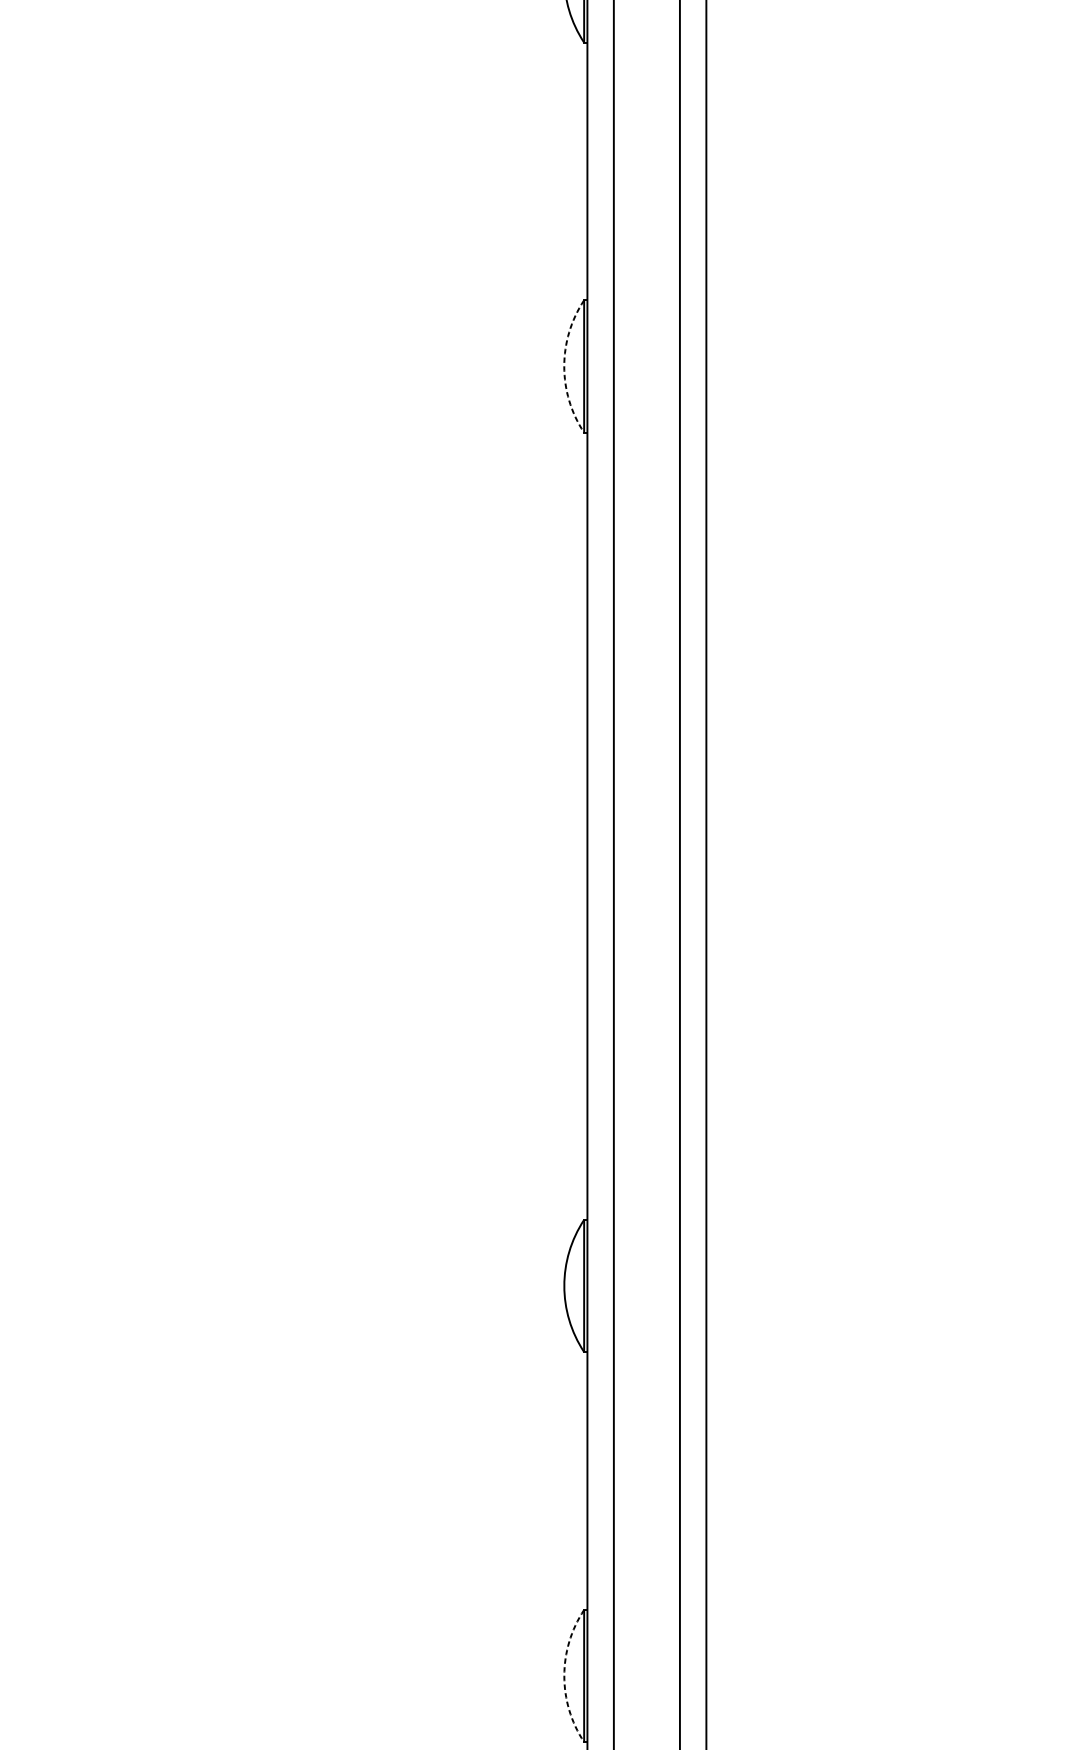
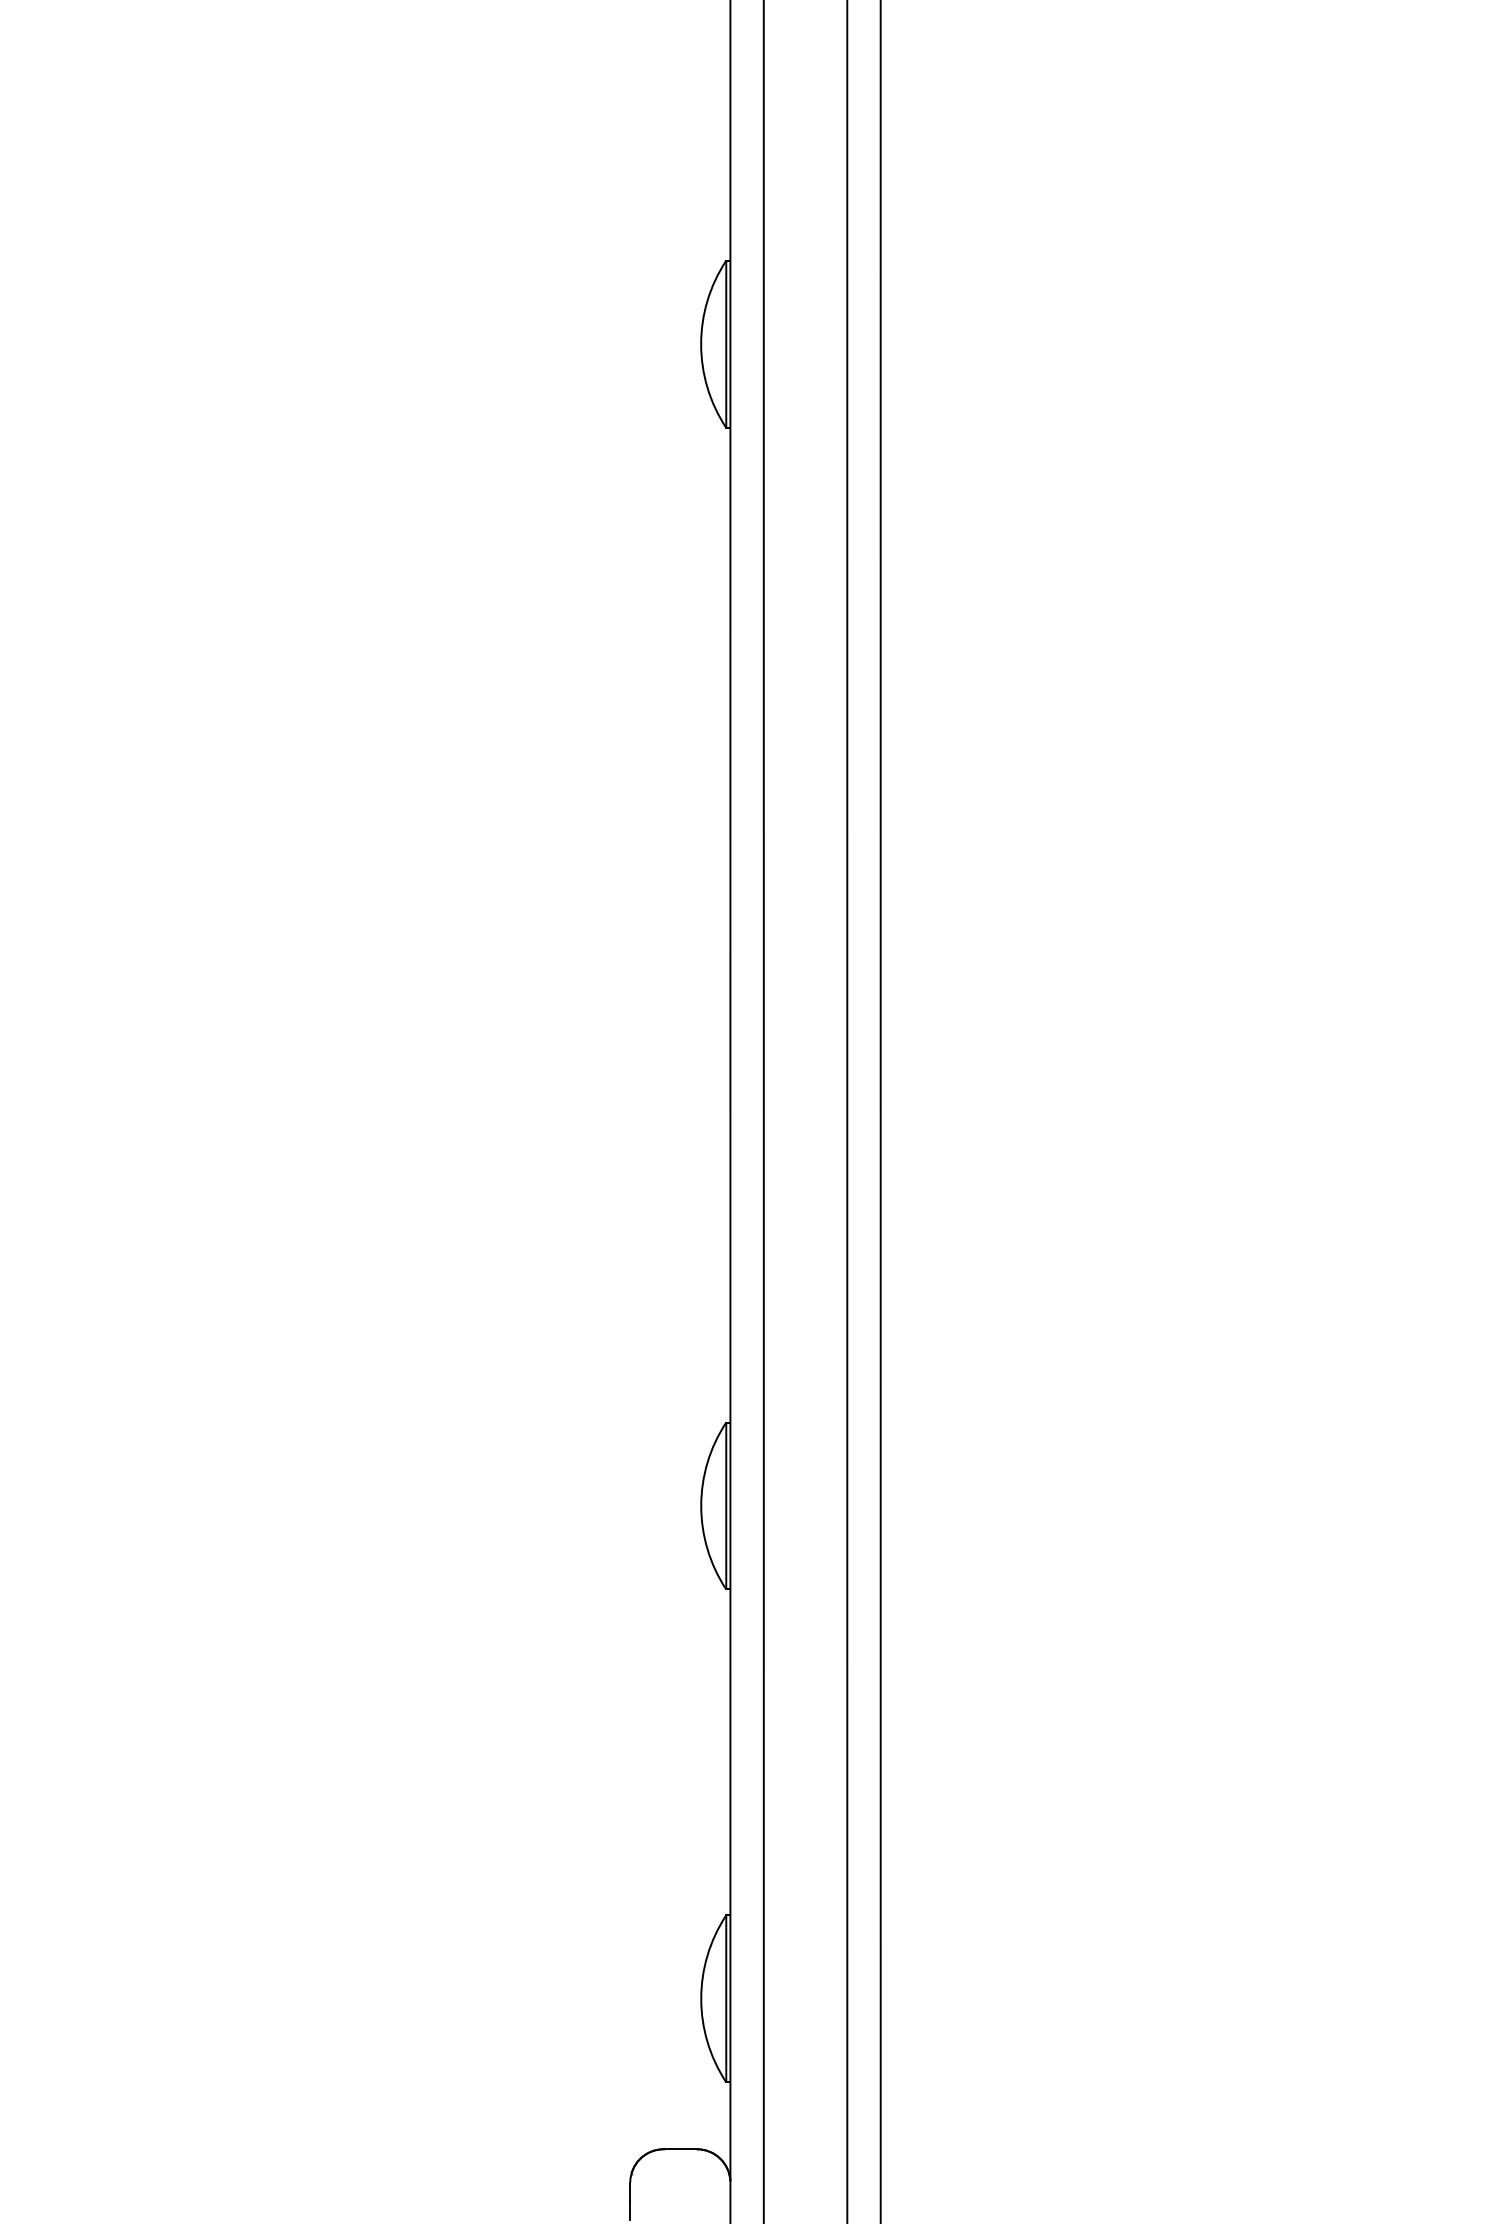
arc: (564, 366) -> (701, 344), dashed -> solid
arc: (564, 1675) -> (701, 1998), dashed -> solid

